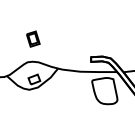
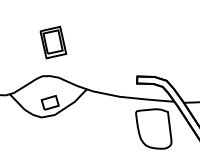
part: (33, 38) -> (53, 41), size x1.43

